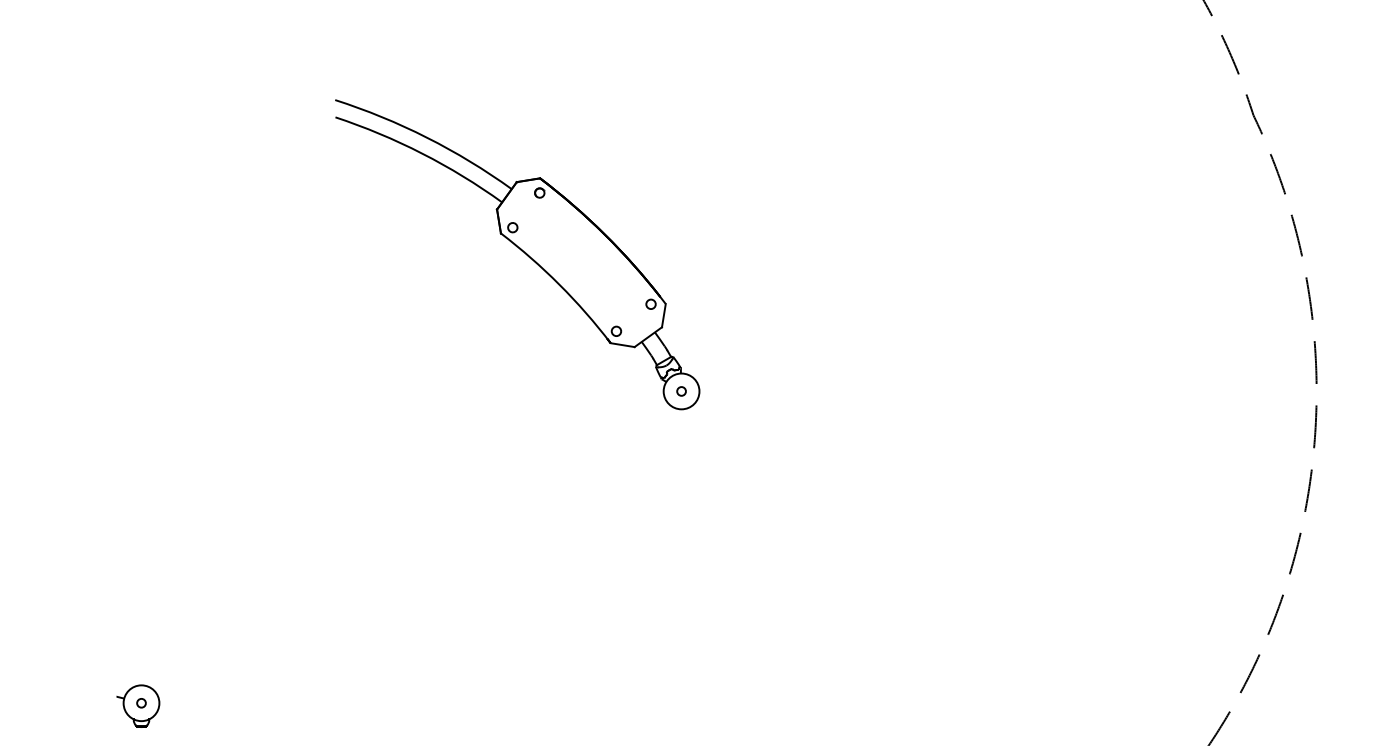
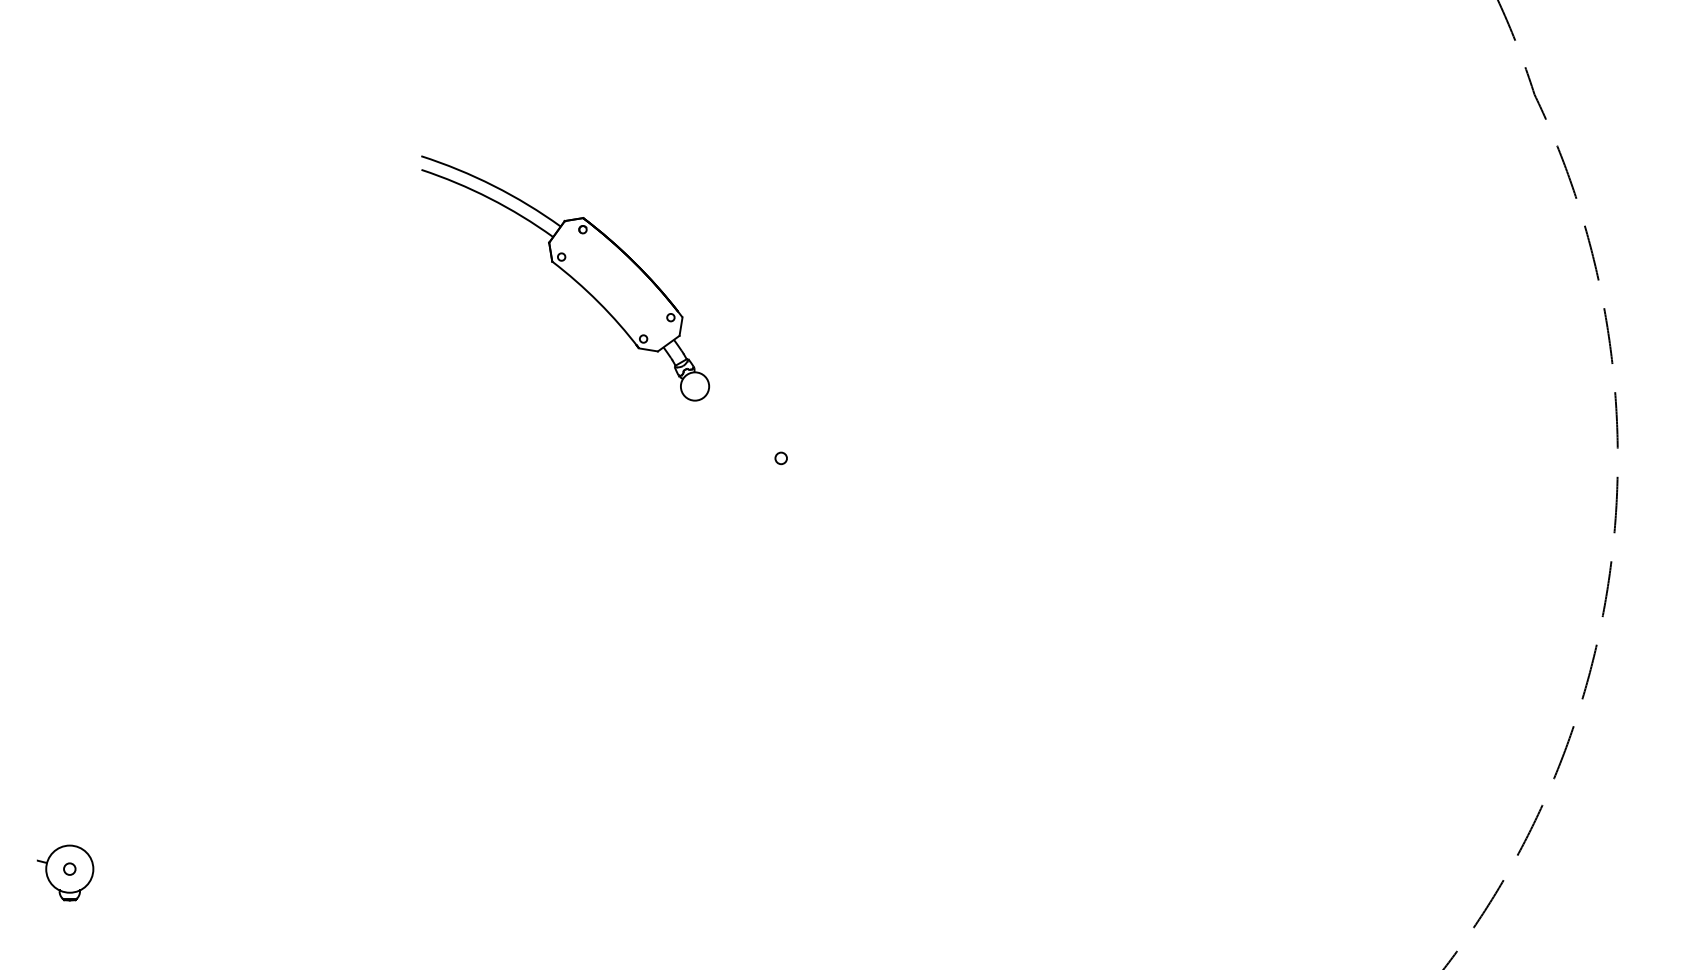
part: (517, 254) -> (565, 278), size x0.6

